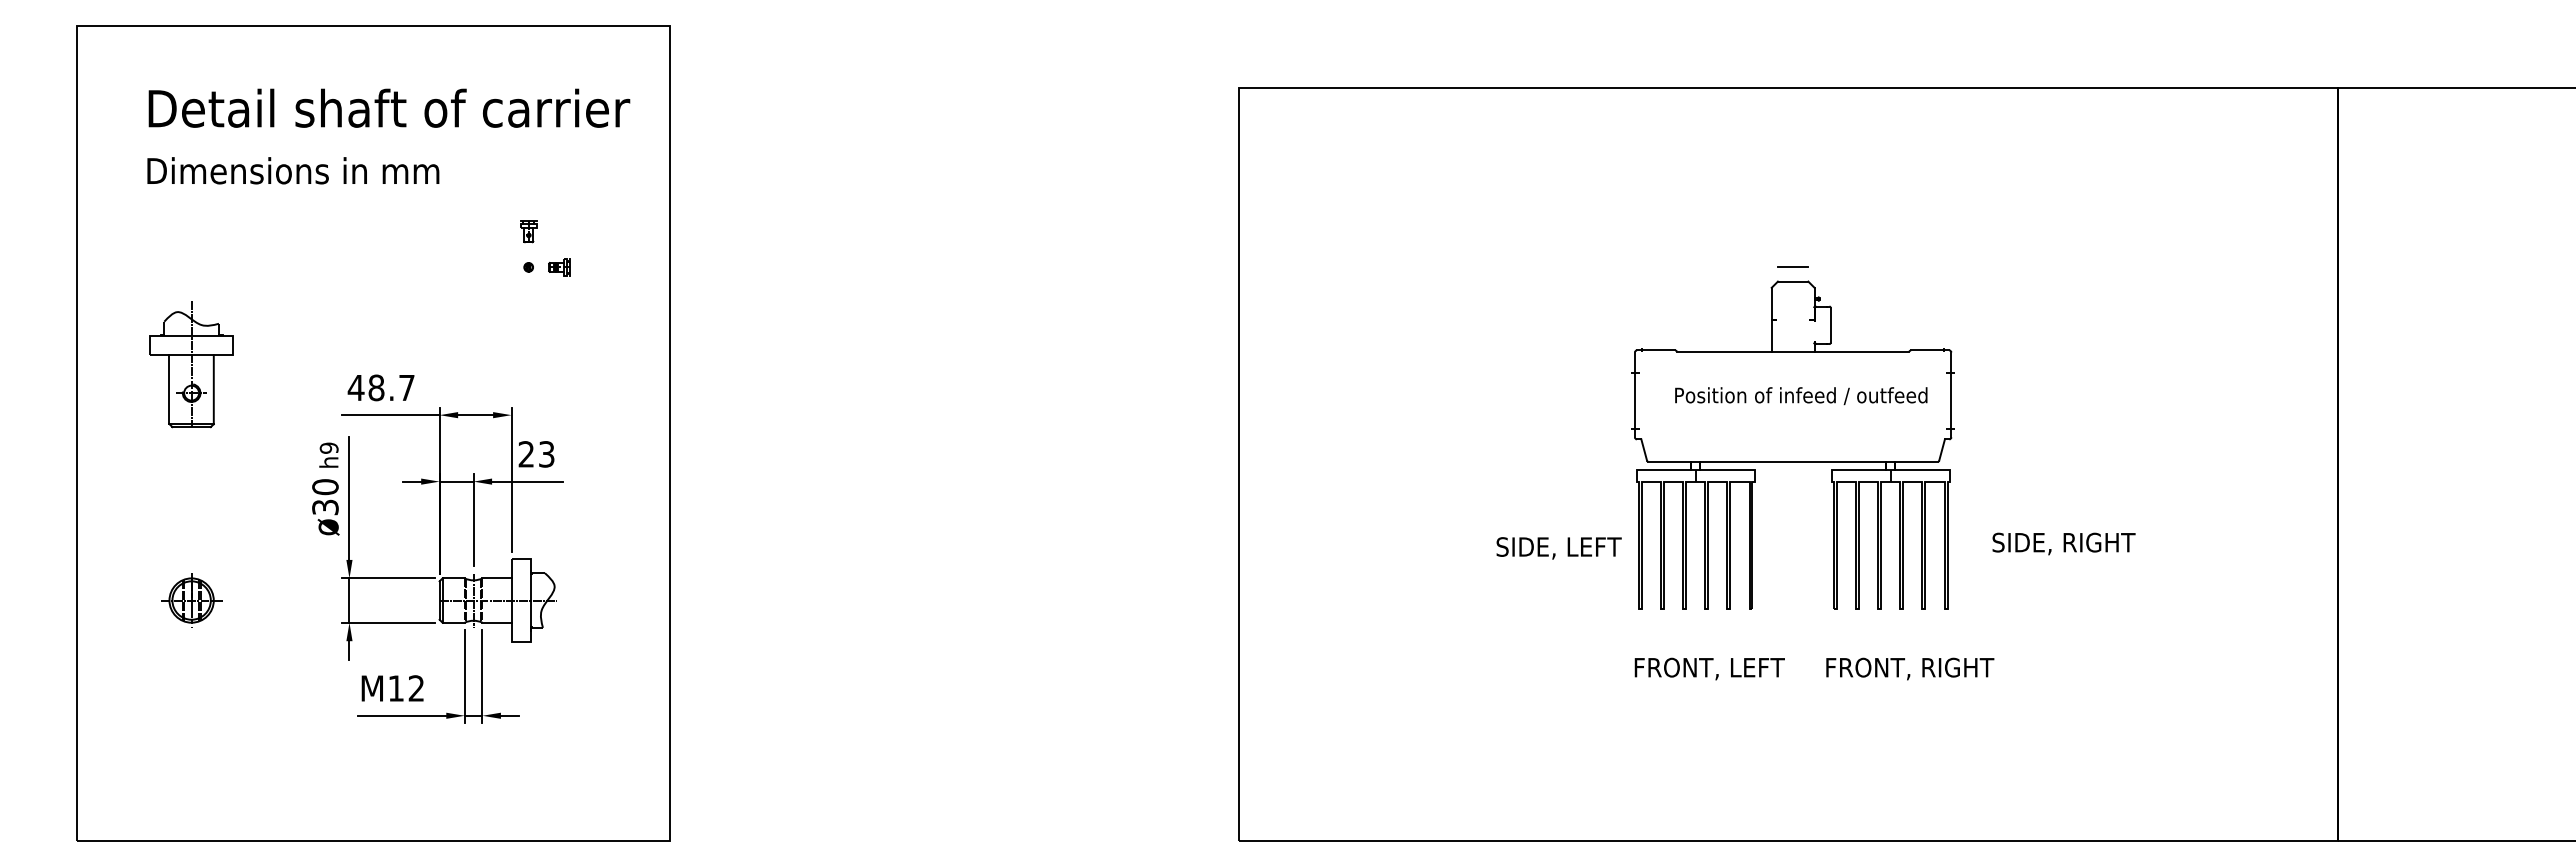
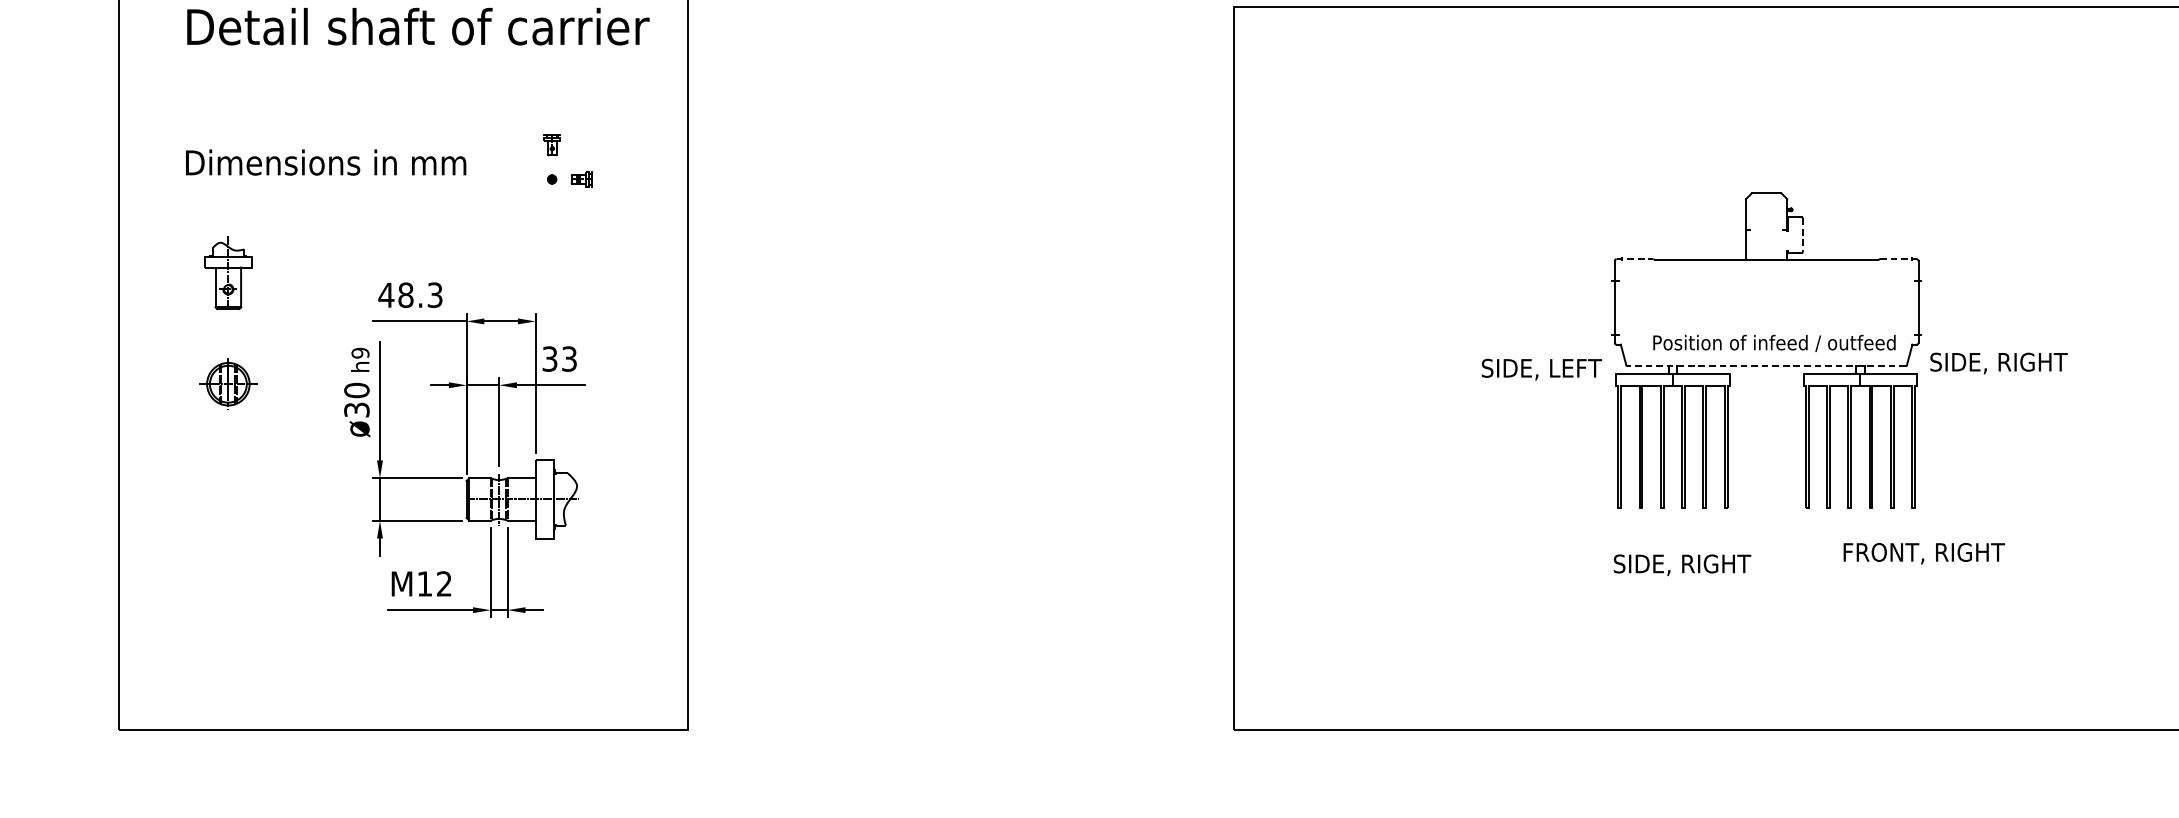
text: (293, 170) -> (326, 162), moved
line: (1792, 266) -> (1766, 178), removed
line: (1830, 325) -> (1802, 235), solid -> dashed
line: (1656, 350) -> (1635, 259), solid -> dashed
line: (1930, 350) -> (1898, 259), solid -> dashed
part: (191, 364) -> (228, 272), size x0.6
text: (406, 387) -> (434, 294), 48.7 -> 48.3
text: (1801, 396) -> (1774, 343), moved
text: (526, 454) -> (550, 359), 23 -> 33
line: (1793, 461) -> (1766, 365), solid -> dashed
text: (2063, 543) -> (1998, 363), moved
text: (1558, 548) -> (1541, 369), moved
part: (191, 600) -> (228, 384), moved
text: (1709, 668) -> (1686, 564), FRONT, LEFT -> SIDE, RIGHT
text: (1910, 668) -> (1924, 553), moved

